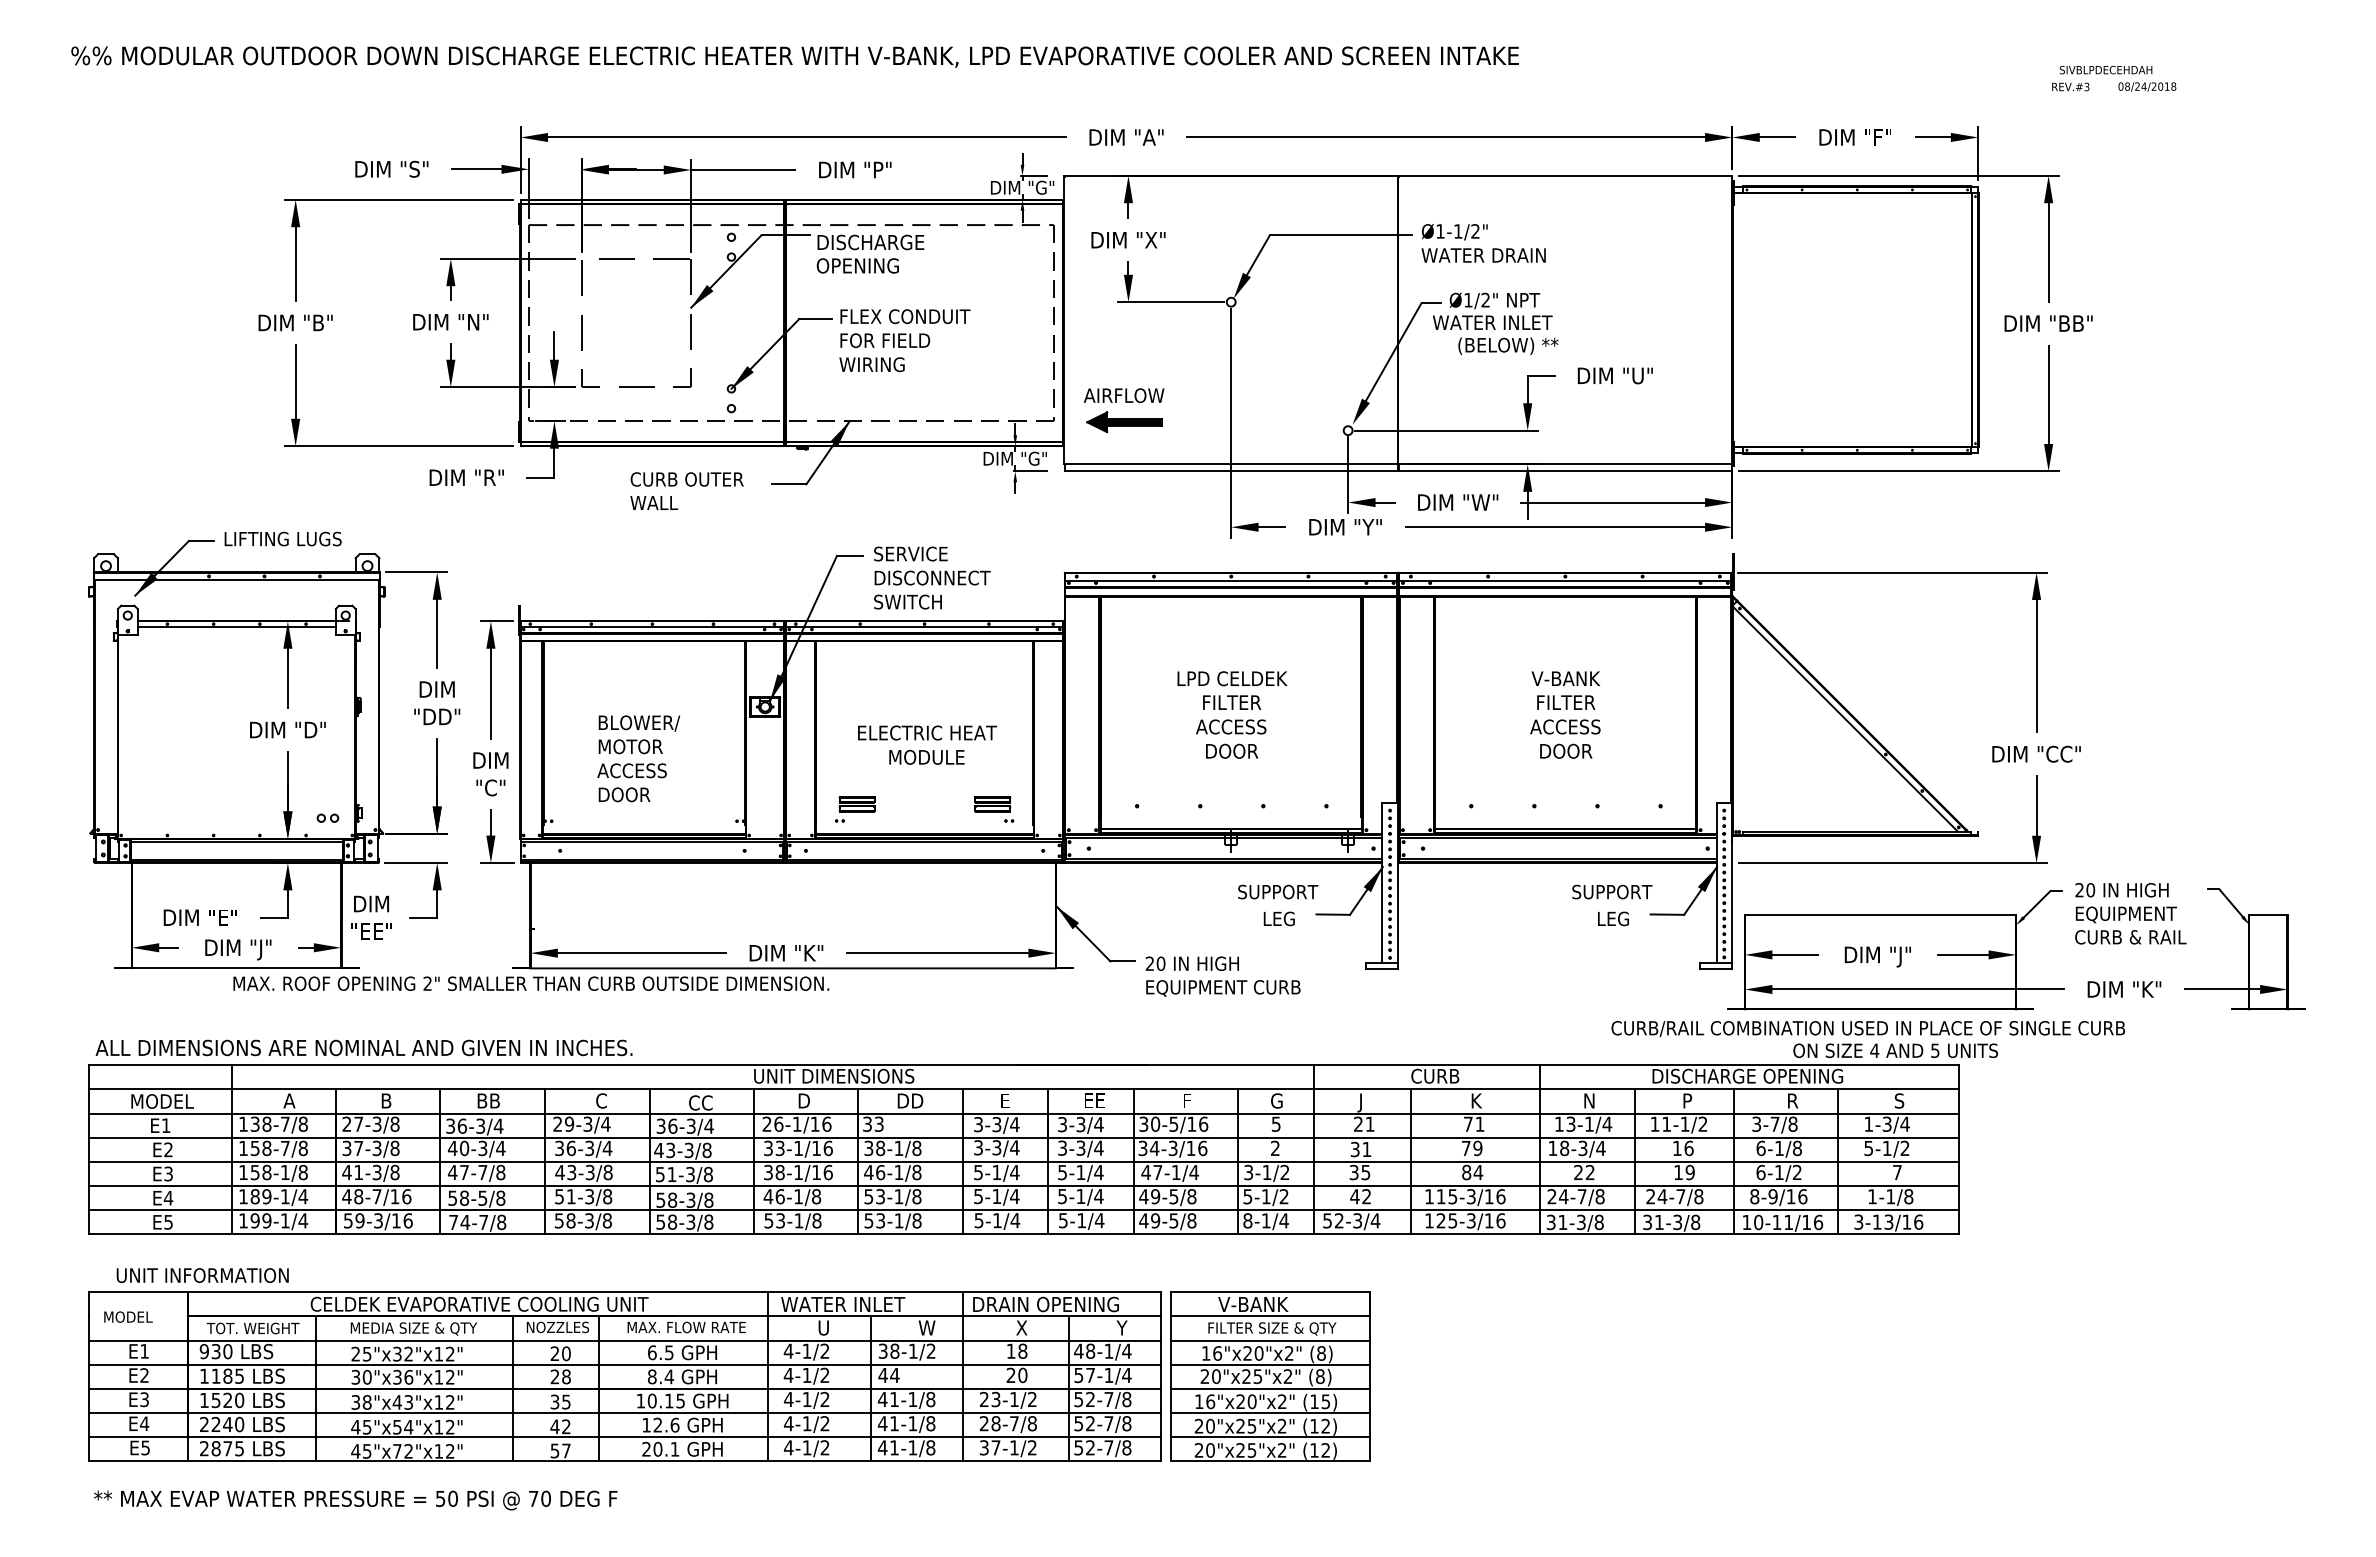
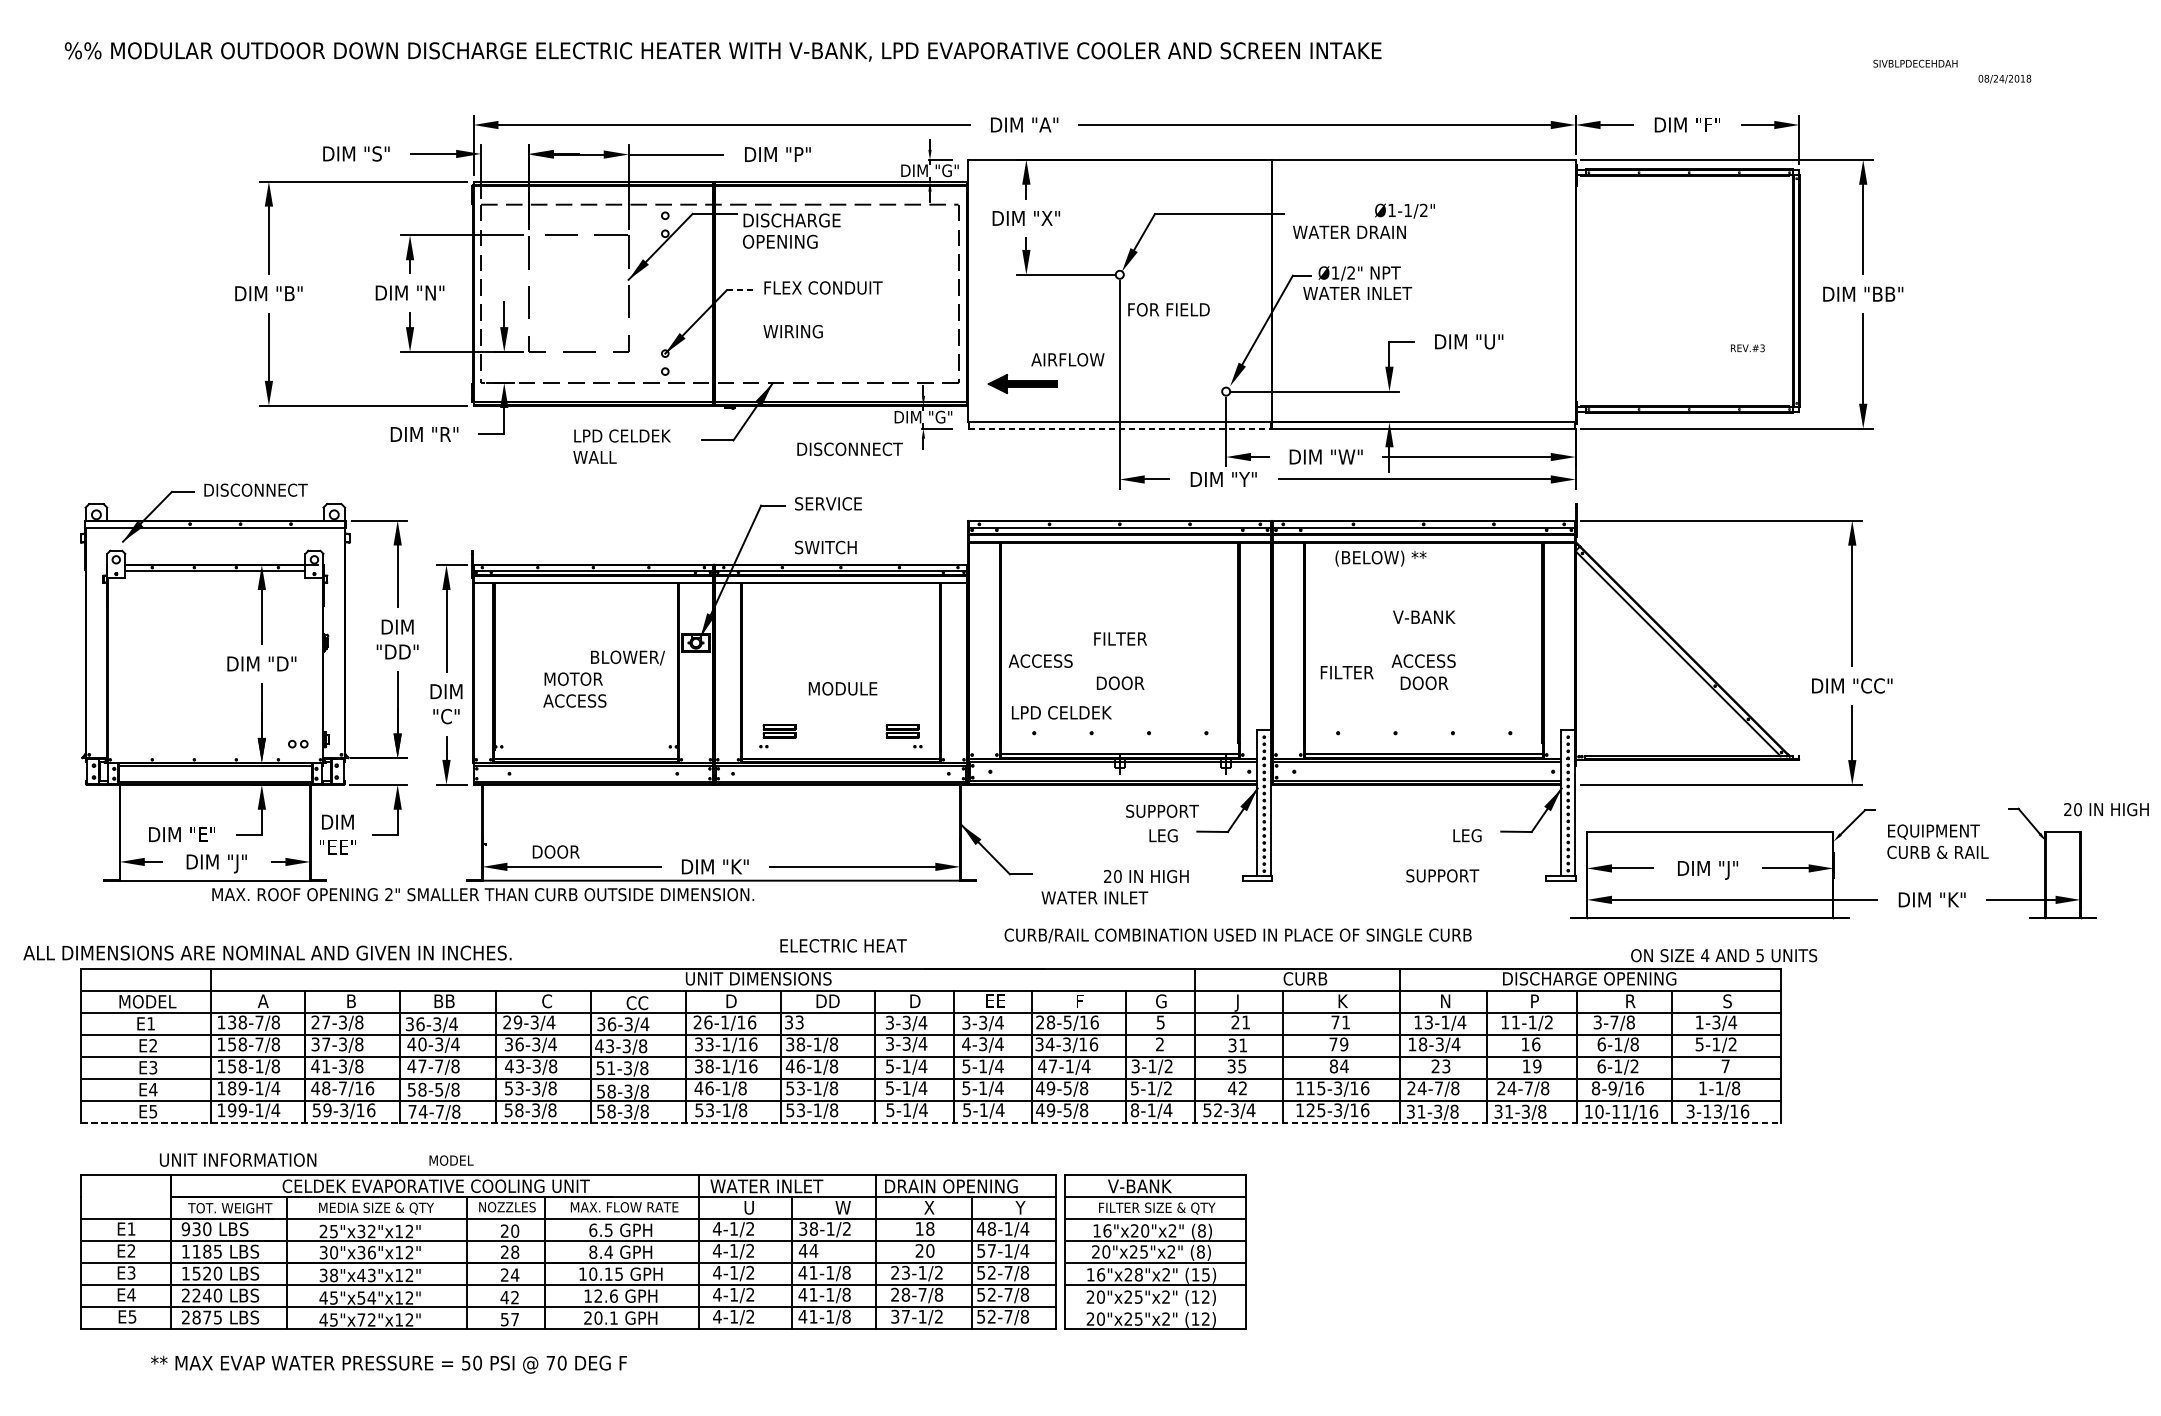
text: (2070, 86) -> (1747, 347), moved
text: (2147, 86) -> (2005, 78), moved
text: (1454, 232) -> (1404, 211), moved
line: (816, 319) -> (742, 290), solid -> dashed
text: (885, 340) -> (1169, 309), moved
text: (1508, 345) -> (1381, 557), moved
text: (1124, 395) -> (1068, 359), moved
line: (1231, 471) -> (1120, 428), solid -> dashed
text: (686, 479) -> (624, 436), CURB OUTER -> LPD CELDEK
text: (283, 538) -> (257, 489), LIFTING LUGS -> DISCONNECT
text: (932, 577) -> (849, 448), moved
text: (1232, 678) -> (1061, 712), moved
text: (1566, 702) -> (1347, 672), moved
text: (638, 723) -> (627, 657), moved
text: (1231, 726) -> (1040, 660), moved
text: (927, 732) -> (843, 945), moved
text: (624, 794) -> (556, 851), moved
text: (2121, 890) -> (2105, 809), moved
text: (1612, 891) -> (1442, 875), moved
text: (1191, 963) -> (1145, 876), moved
text: (1222, 988) -> (1111, 898), EQUIPMENT CURB -> WATER INLET
text: (1868, 1028) -> (1238, 935), moved
text: (363, 1047) -> (266, 952), moved
text: (1006, 1100) -> (915, 1000), E -> D
text: (1149, 1124) -> (1045, 1022), 30-5/16 -> 28-5/16
text: (1062, 1147) -> (966, 1043), 3-3/4 -> 4-3/4
text: (1590, 1172) -> (1446, 1066), 22 -> 23
text: (570, 1196) -> (518, 1088), 51-3/8 -> 53-3/8
line: (1023, 1234) -> (930, 1122), solid -> dashed
text: (202, 1275) -> (237, 1160), moved
text: (128, 1316) -> (451, 1160), moved
text: (560, 1401) -> (509, 1274), 35 -> 24
text: (1251, 1401) -> (1138, 1274), 16"x20"x2" -> 16"x28"x2"
line: (1270, 1437) -> (1155, 1307), removed
text: (355, 1500) -> (388, 1364), moved

